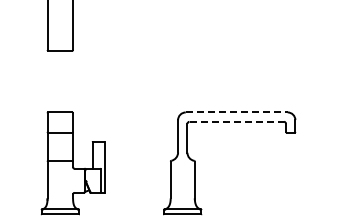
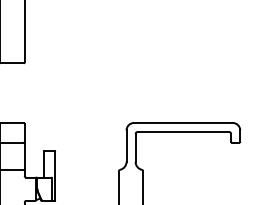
line: (236, 112) -> (183, 123), dashed -> solid
line: (237, 121) -> (184, 131), dashed -> solid

